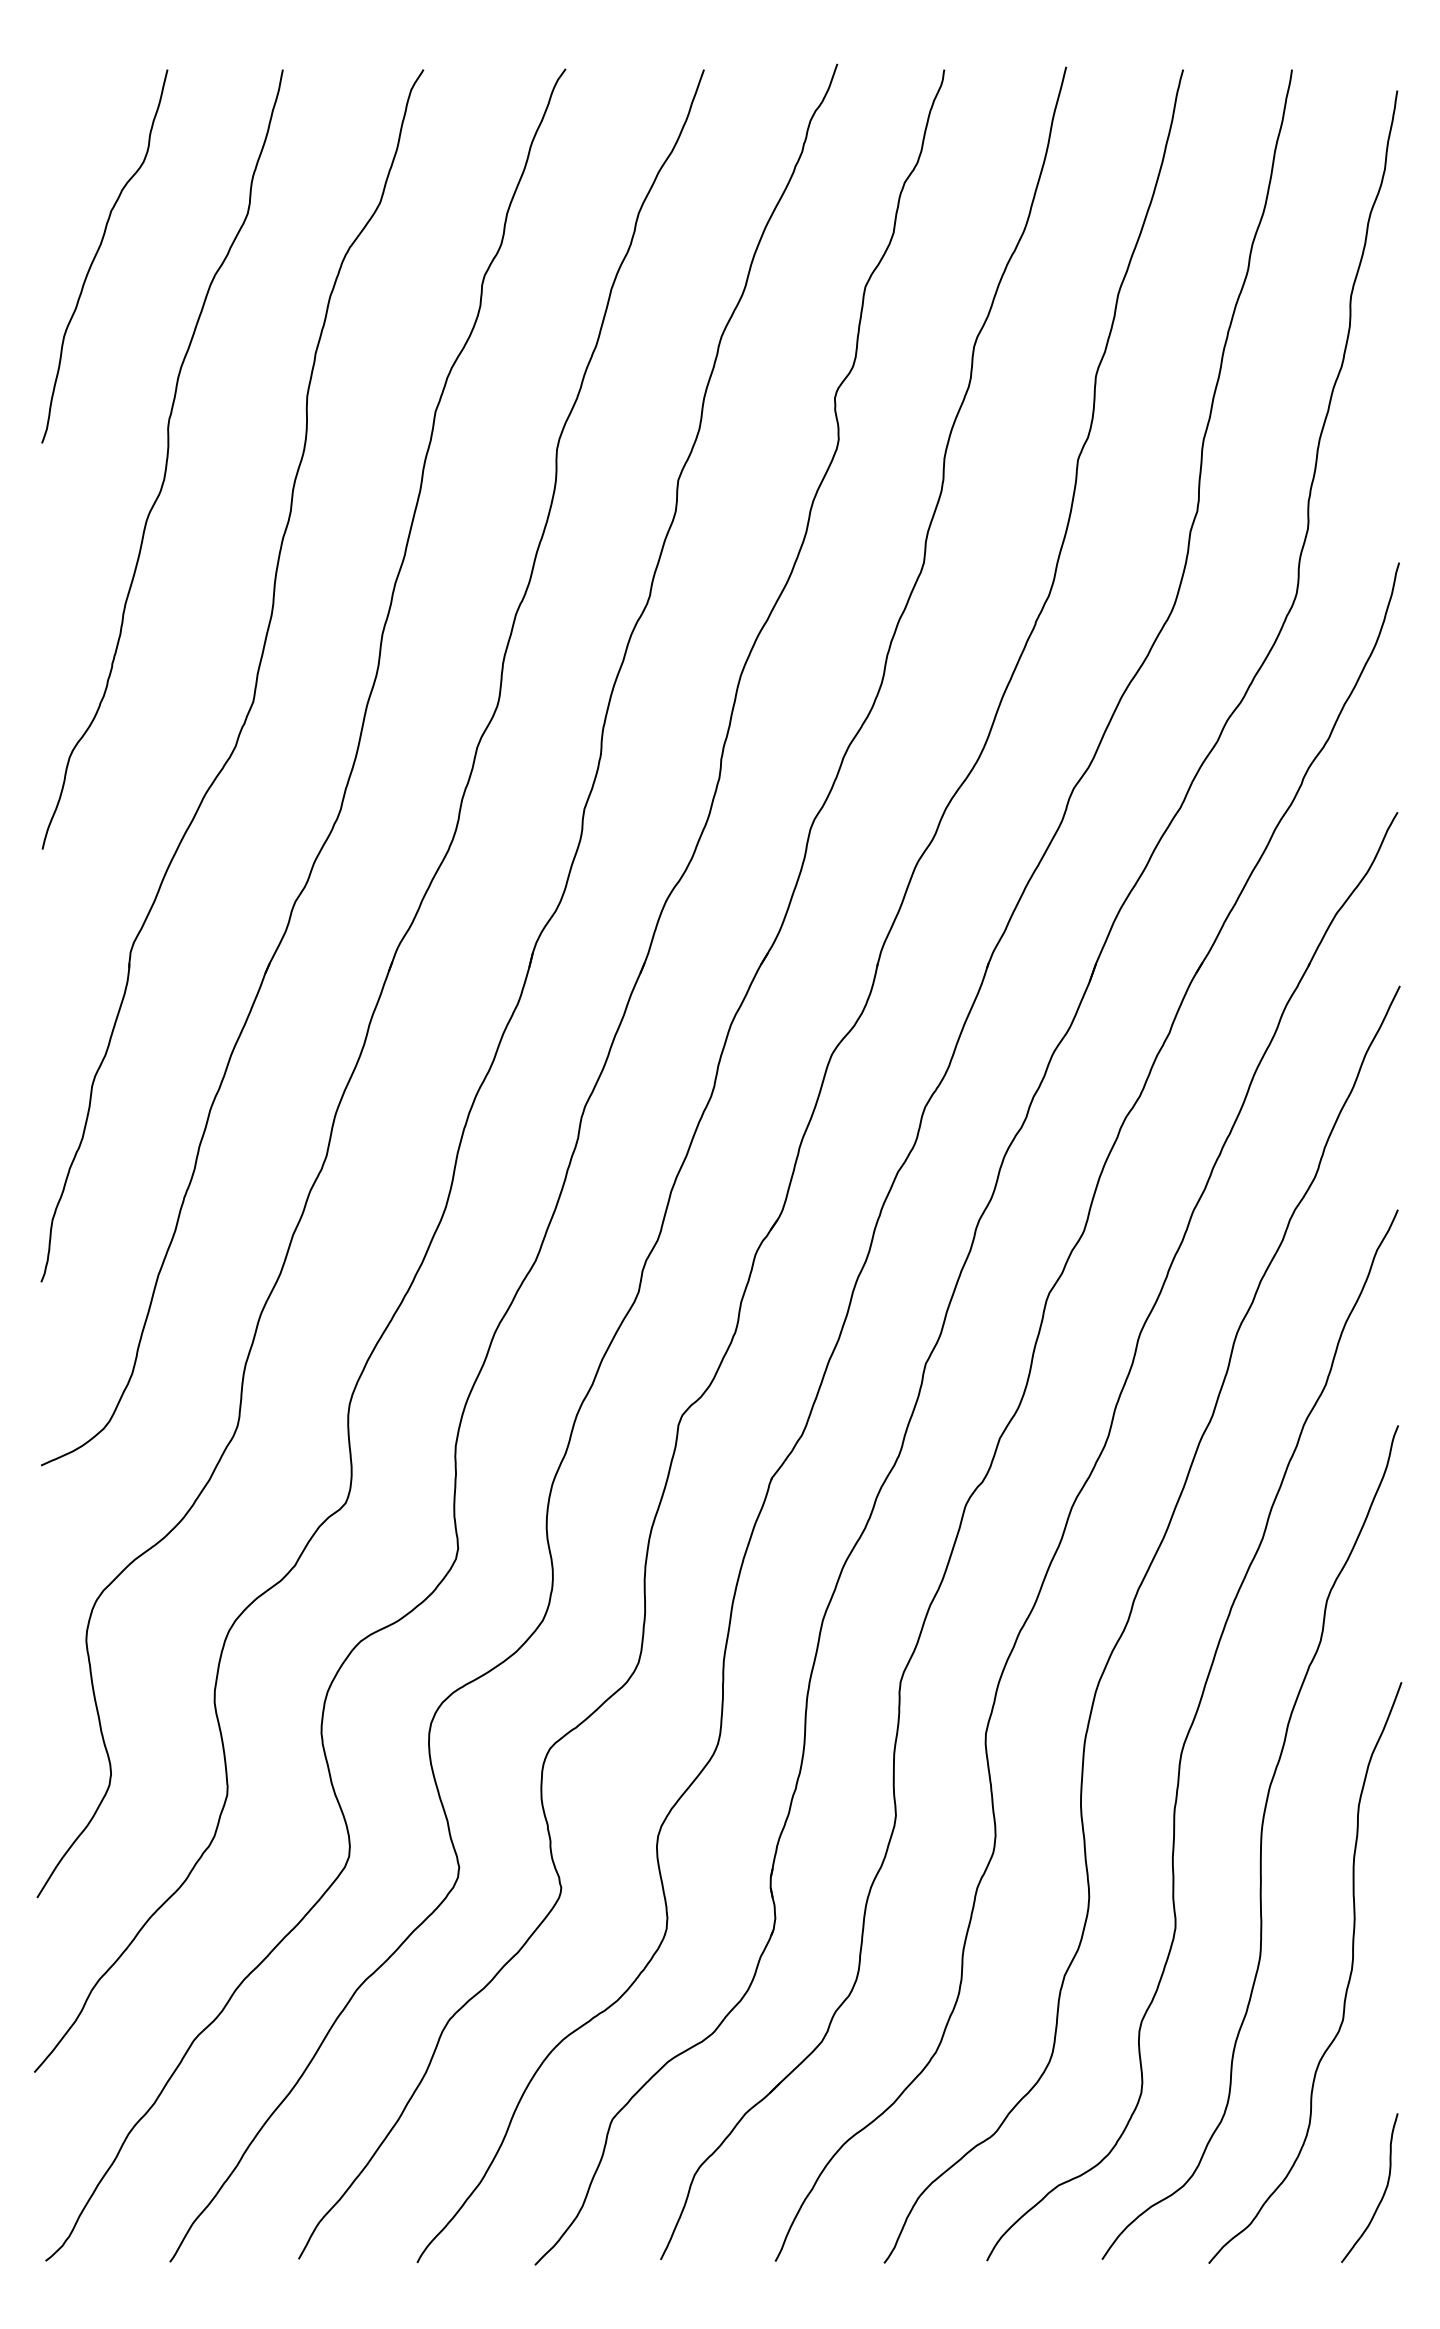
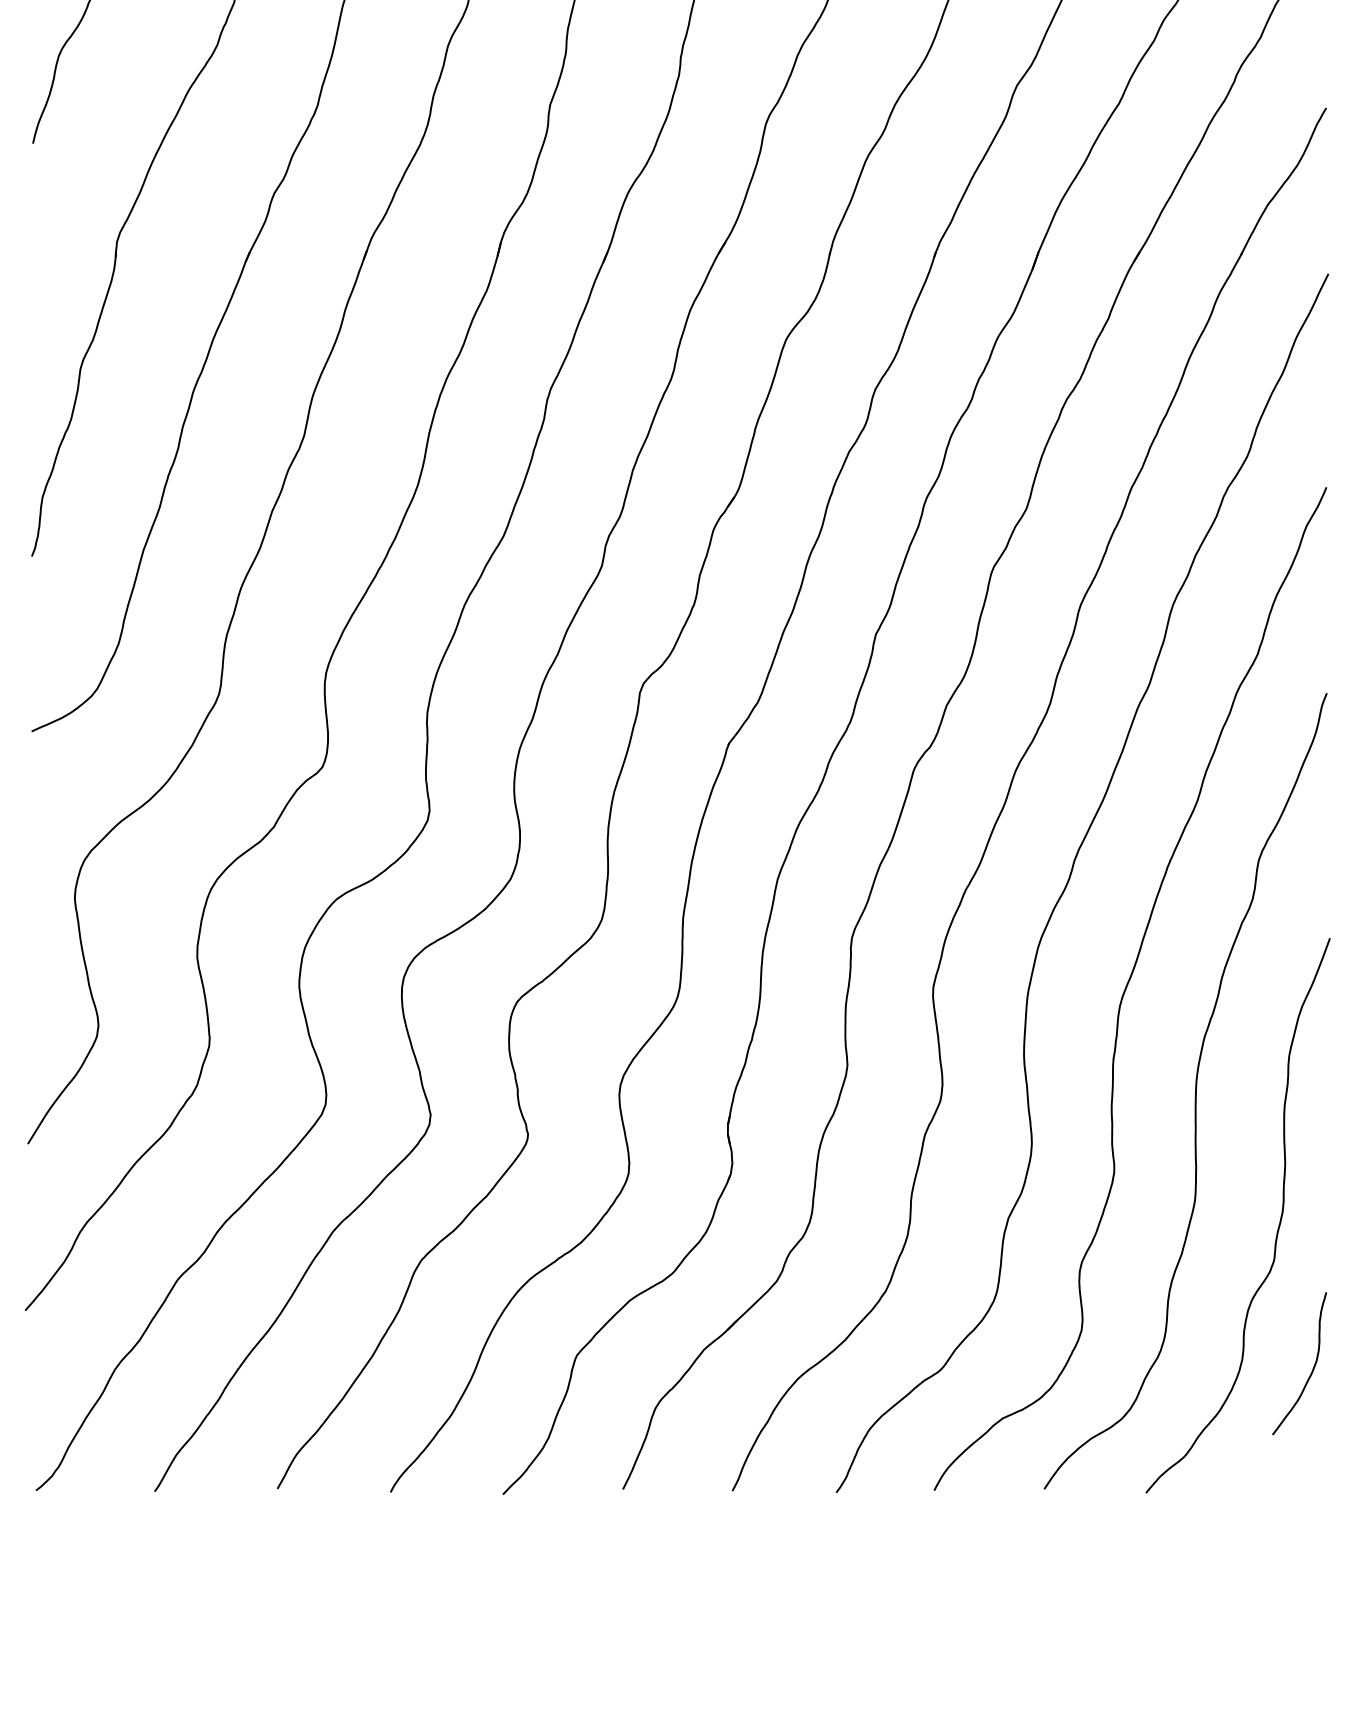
curve: (1383, 2192) -> (1312, 1367), moved

